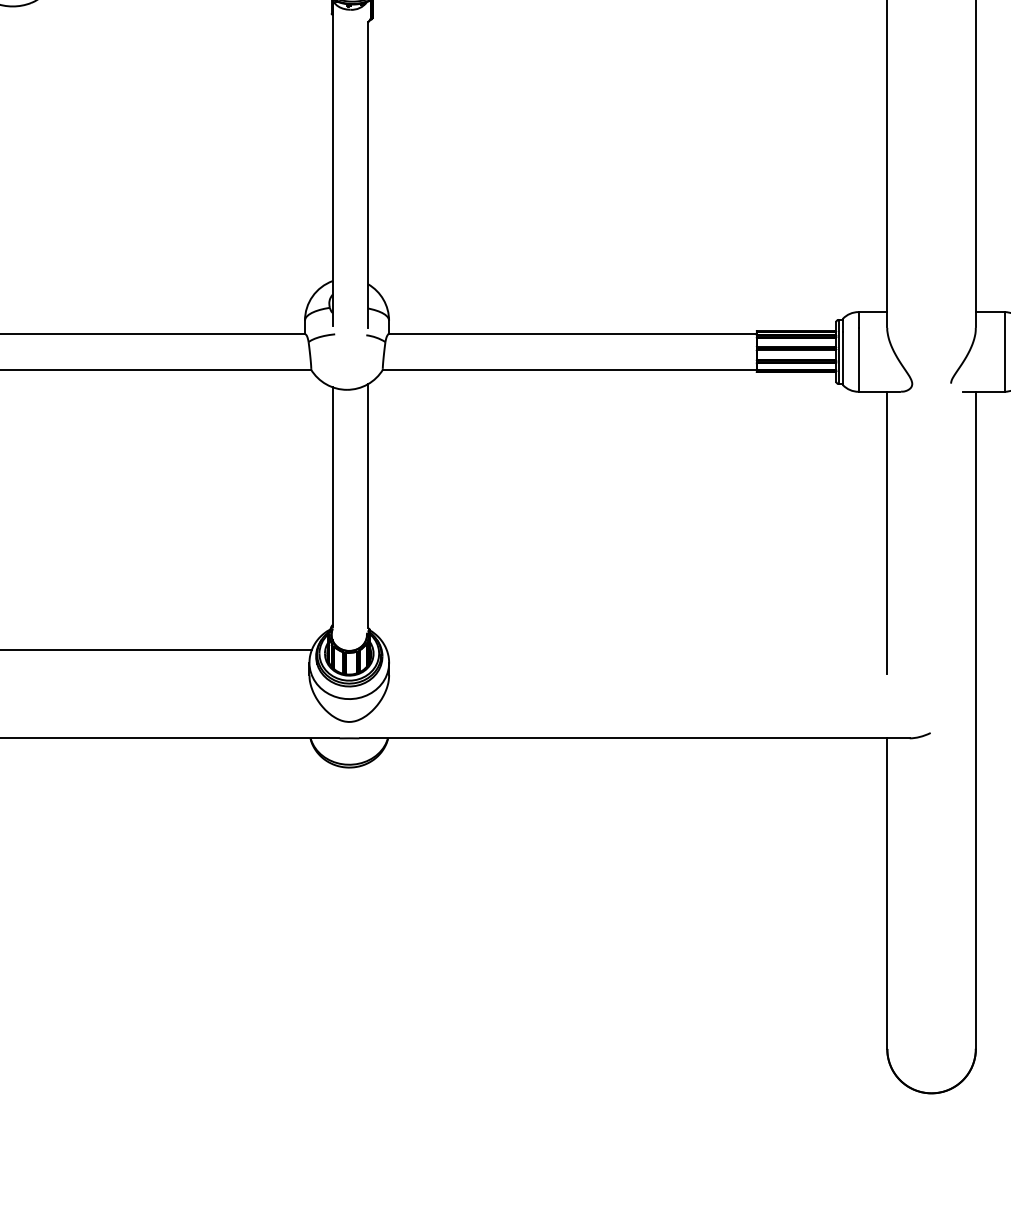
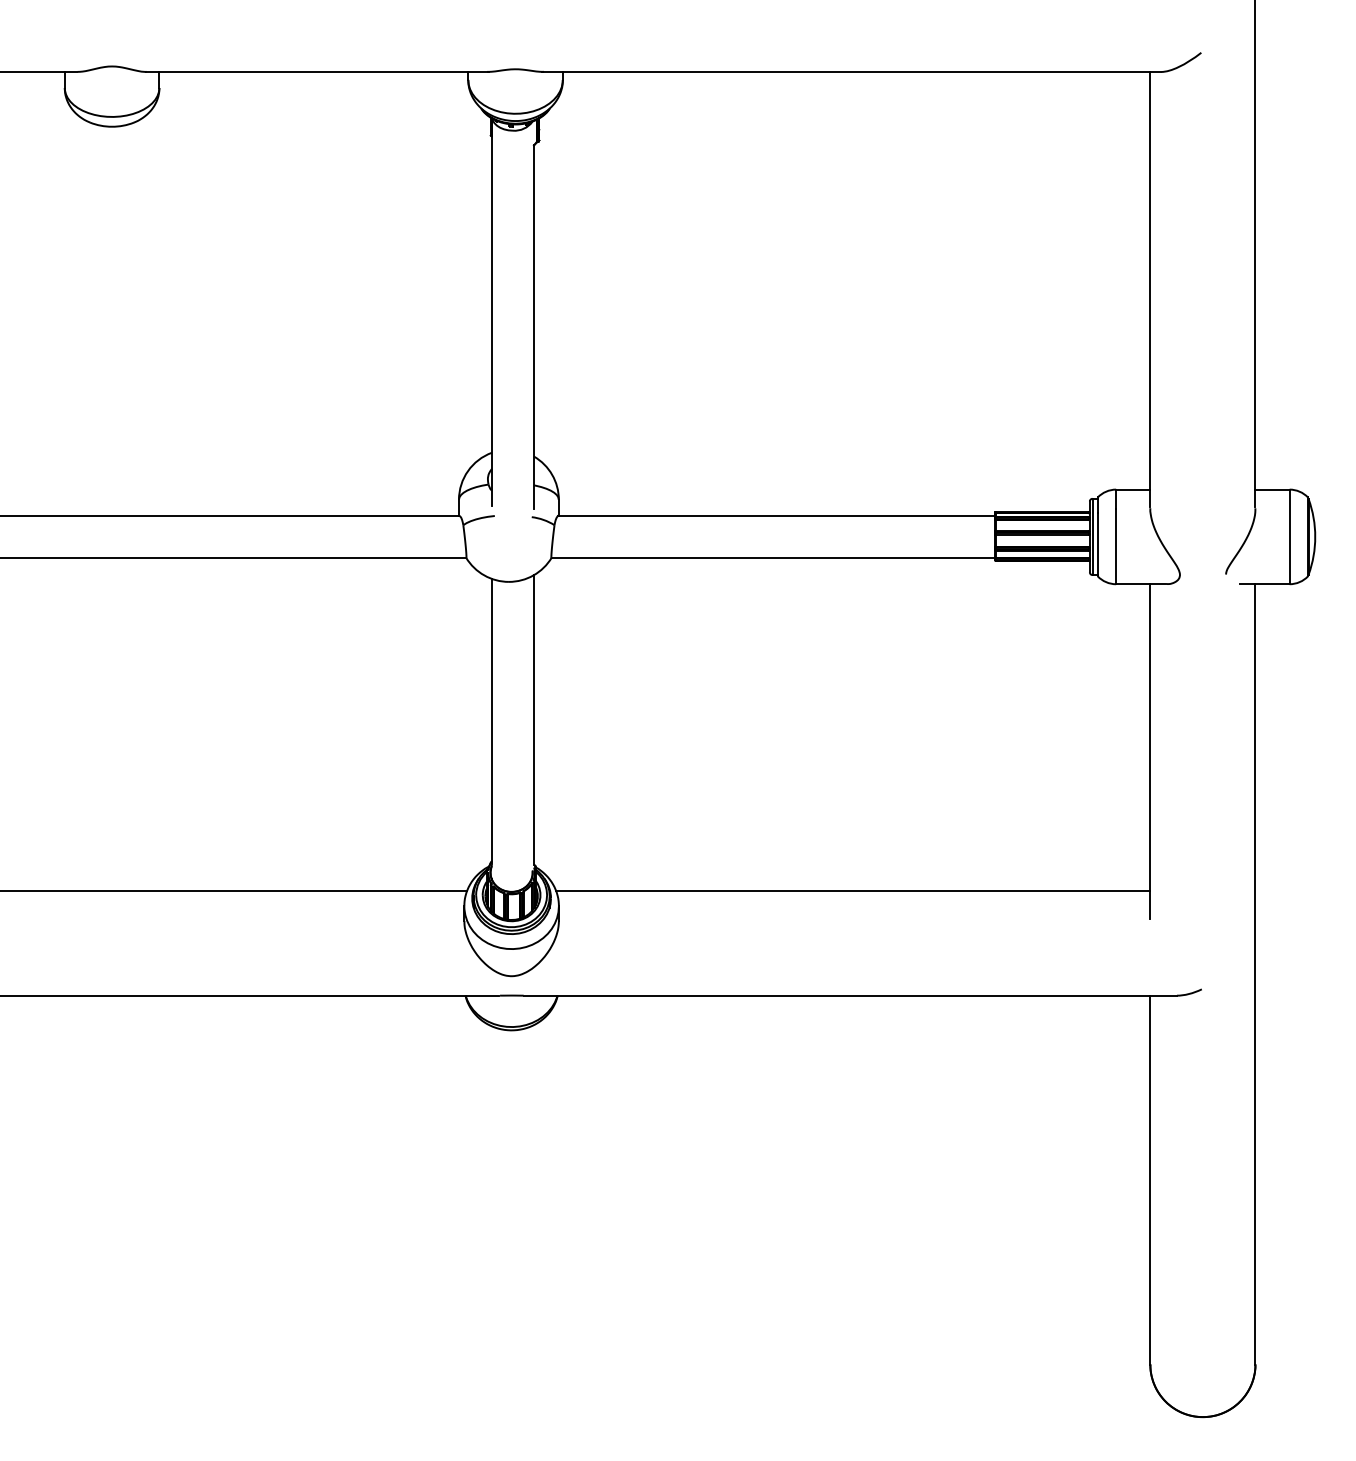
line: (636, 649) -> (852, 890), added

